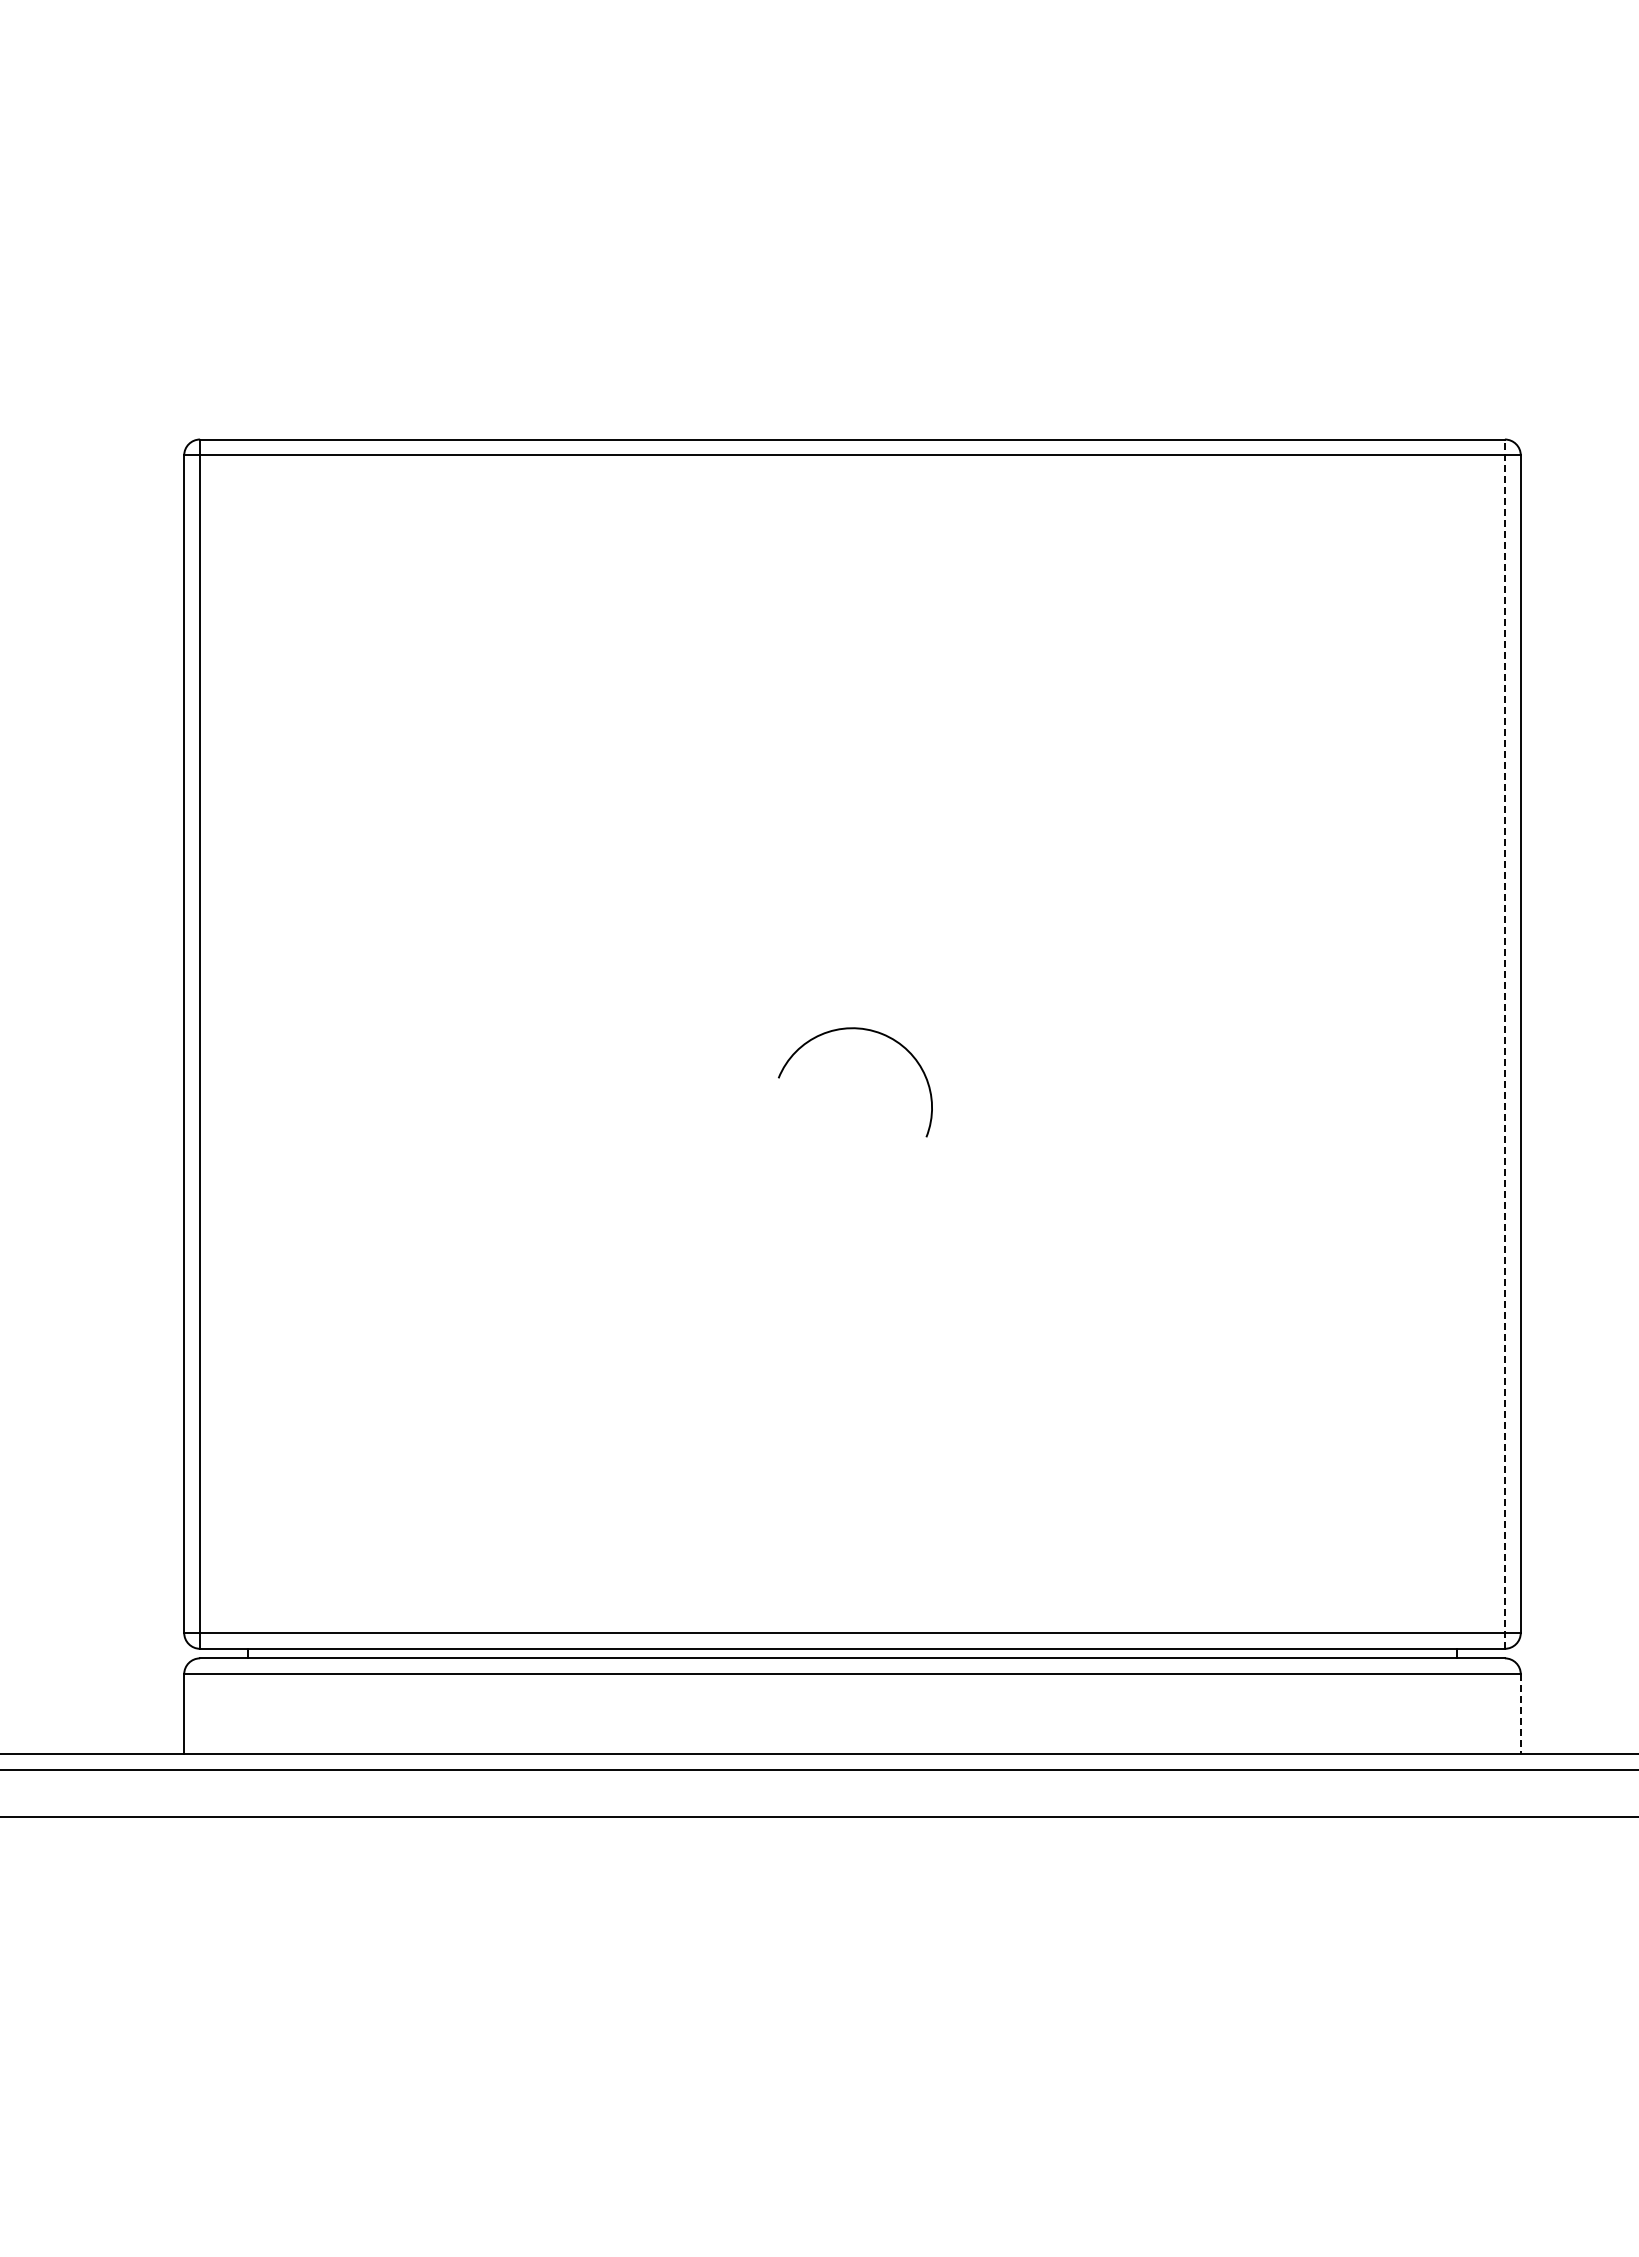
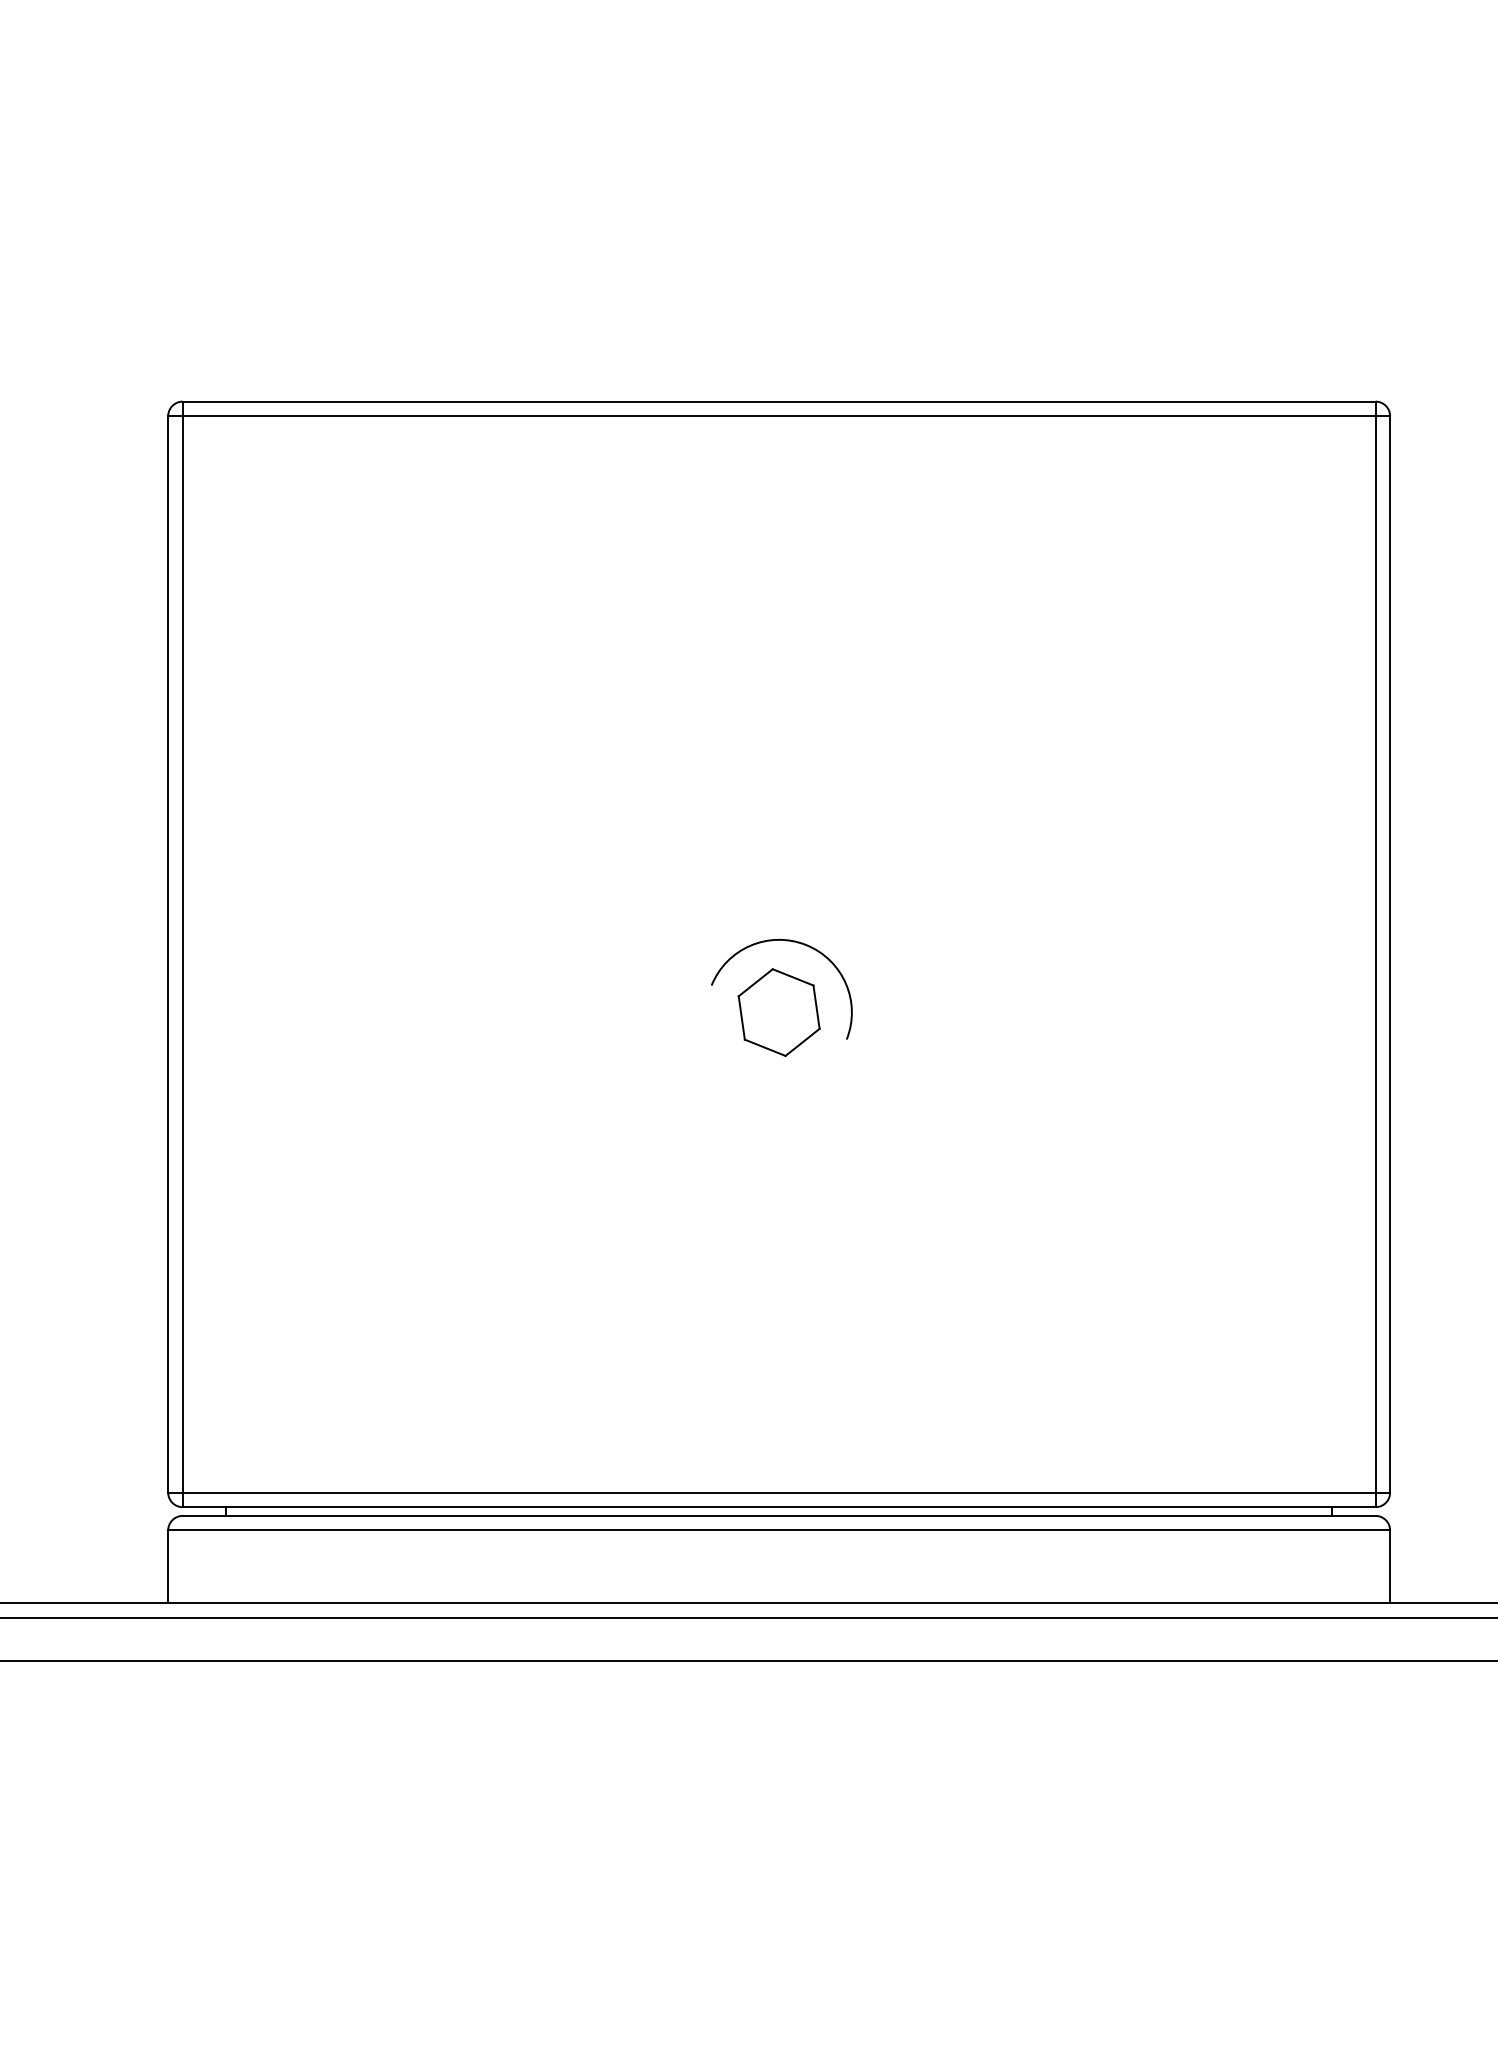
line: (1504, 1044) -> (1375, 954), dashed -> solid
part: (852, 1107) -> (779, 1012), added
line: (1520, 1714) -> (1389, 1567), dashed -> solid

